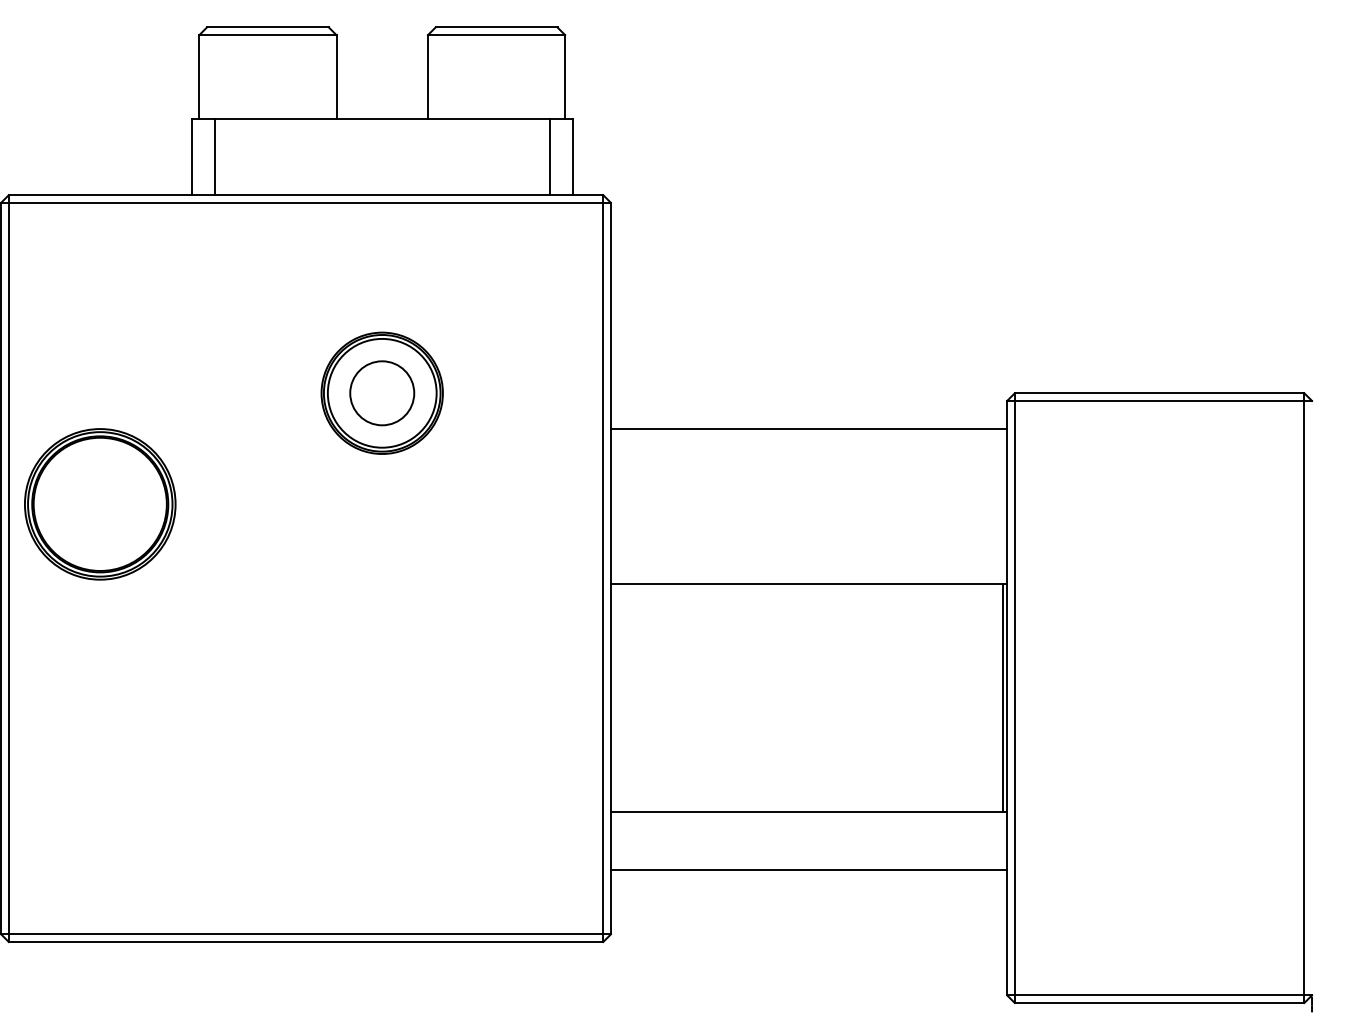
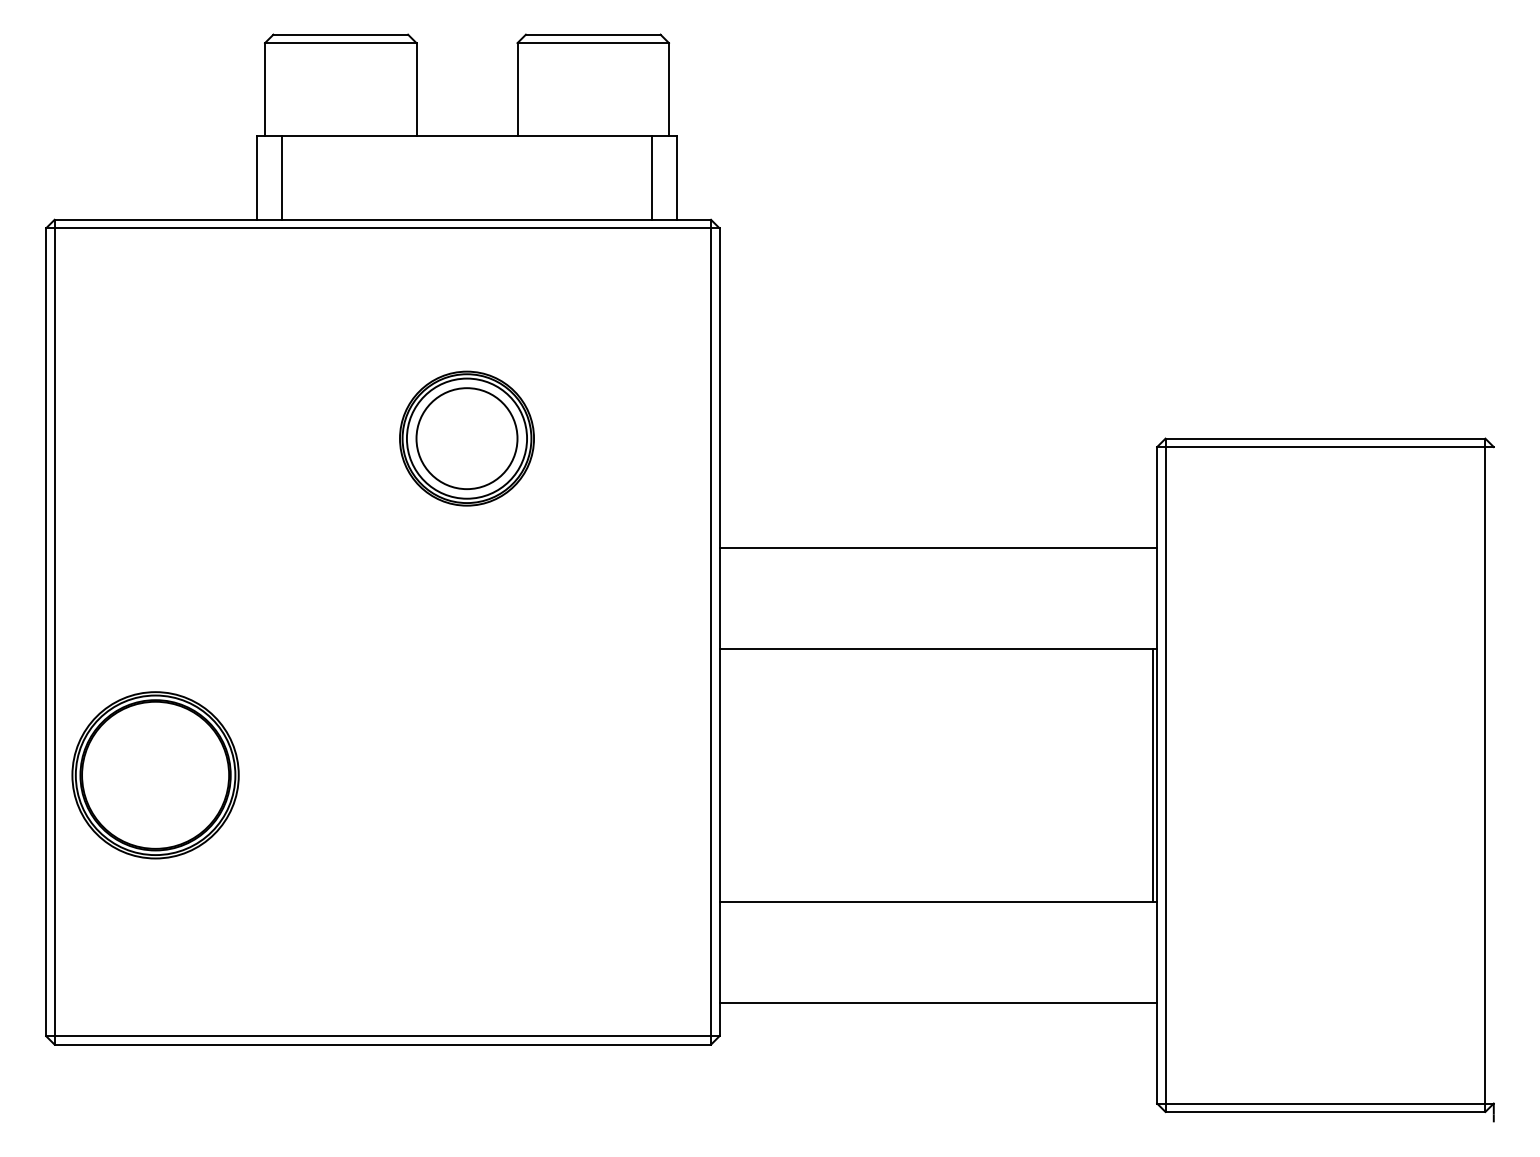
circle: (381, 393) -> (466, 438), size x1.43
line: (809, 429) -> (938, 548), moved
part: (100, 504) -> (155, 775), moved
line: (809, 869) -> (938, 1002), moved

